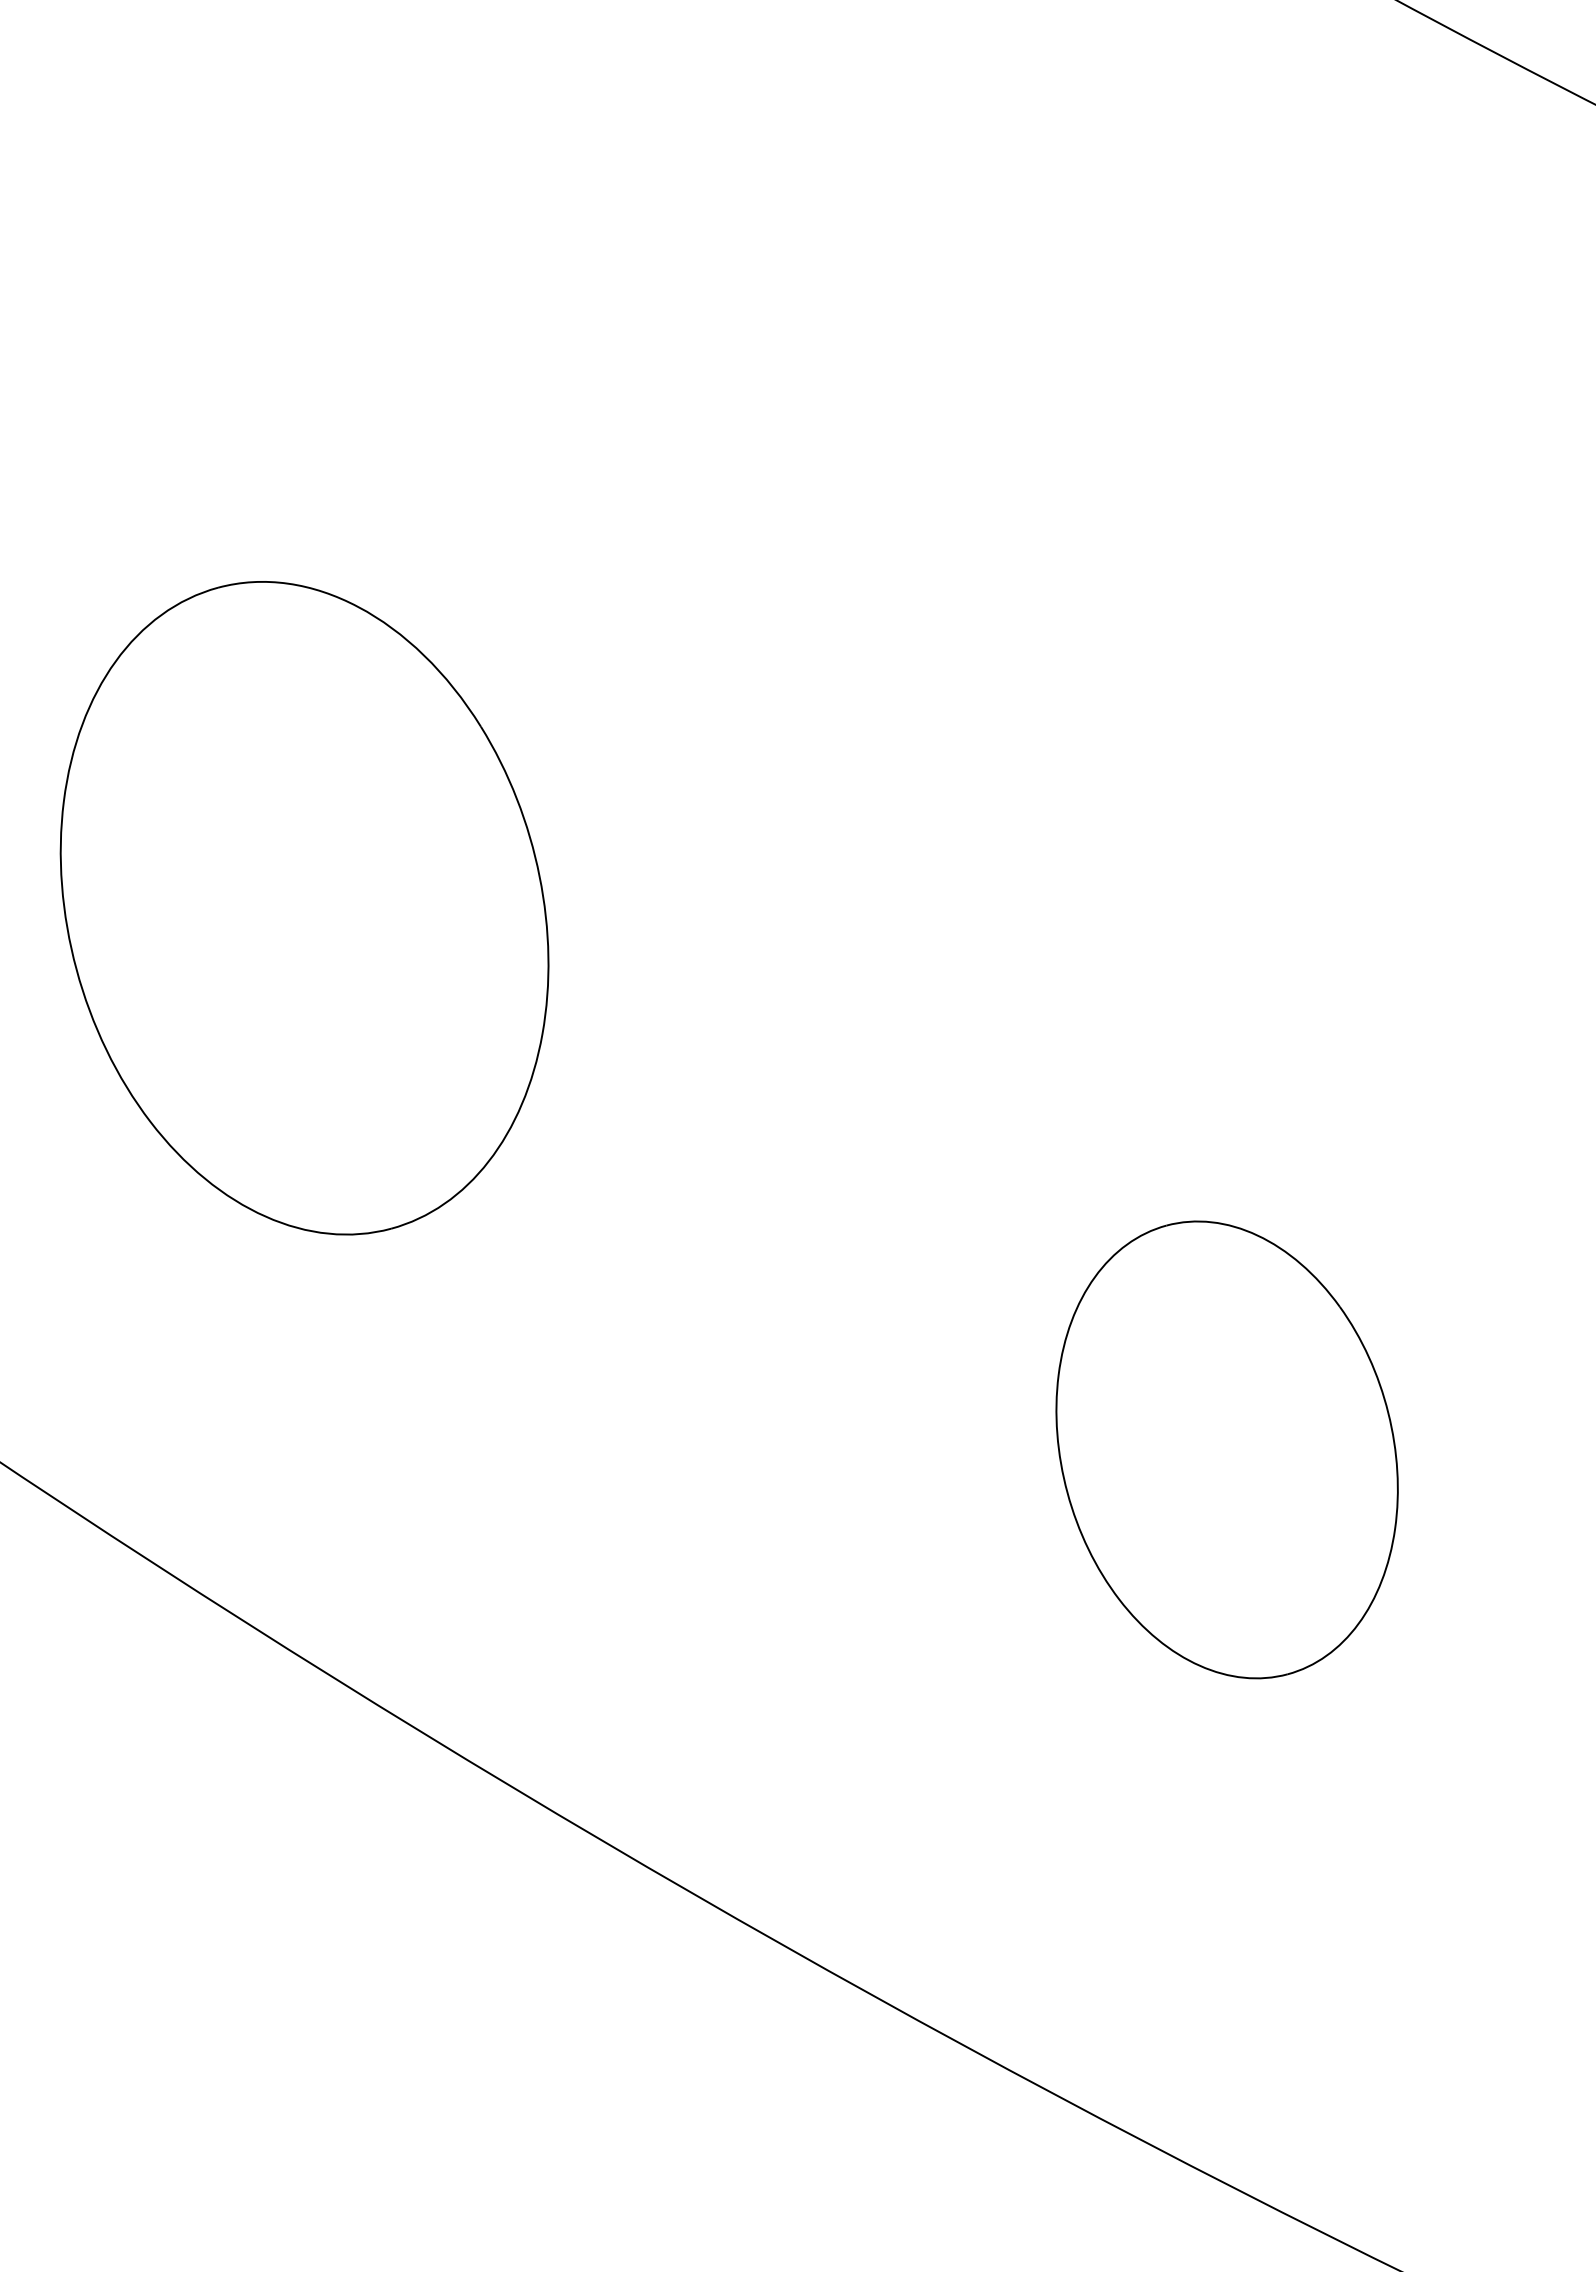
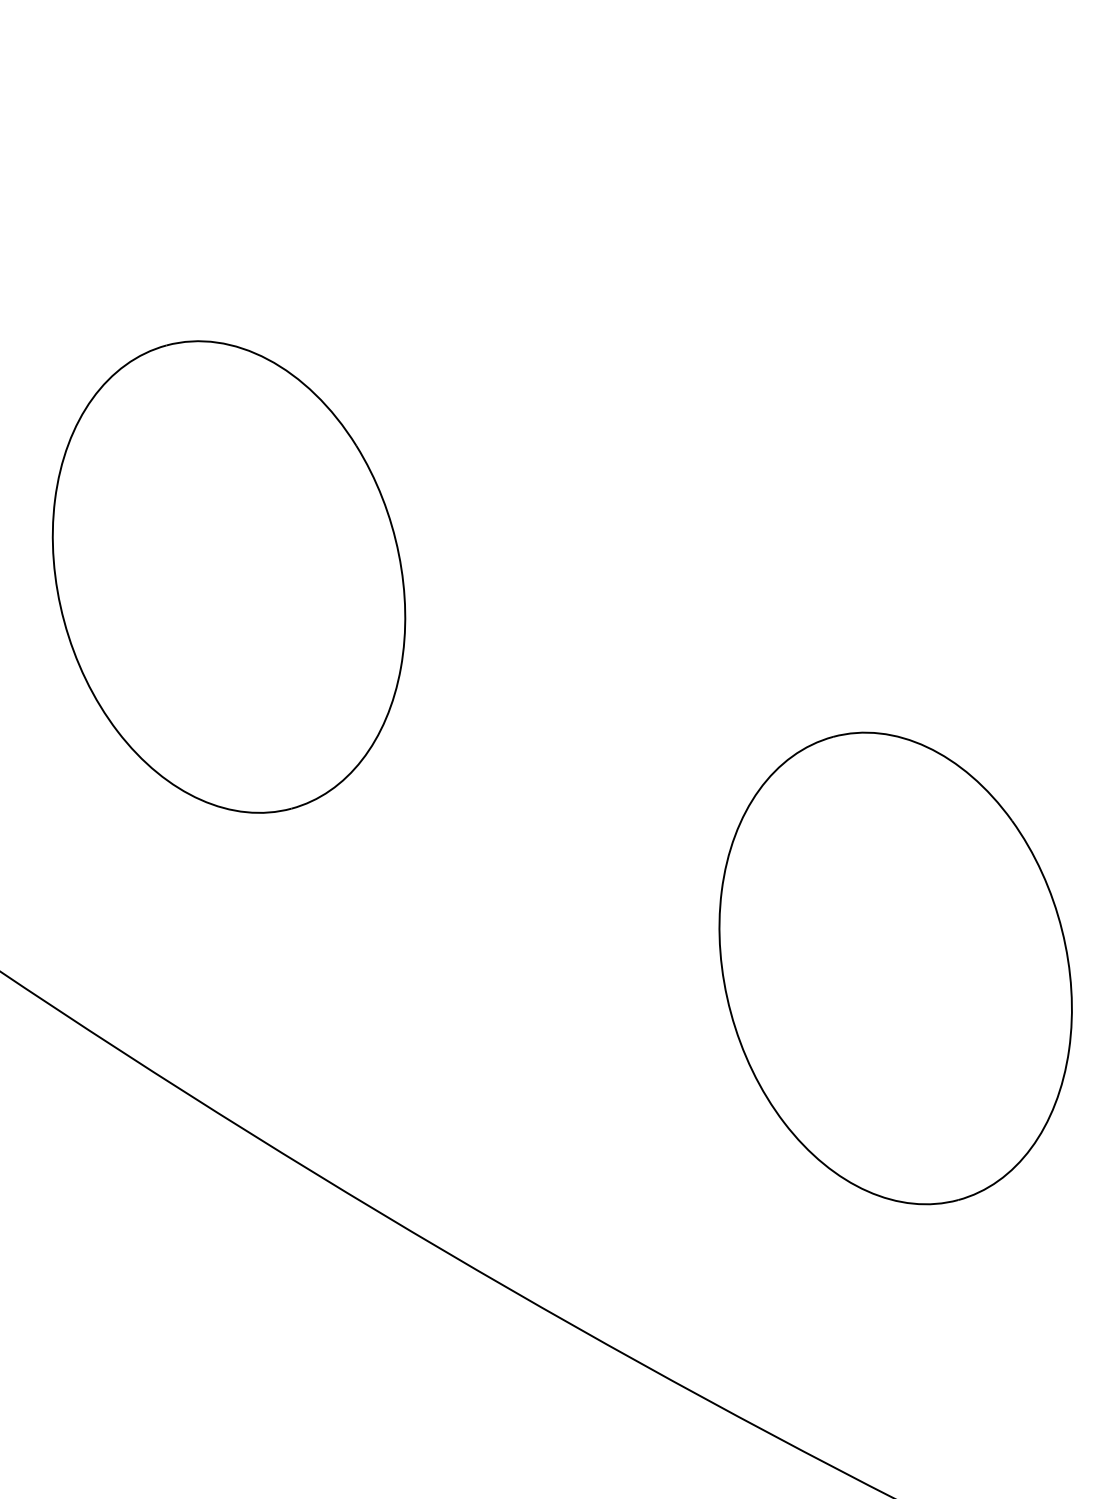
part: (1226, 1449) -> (895, 968), size x1.43

